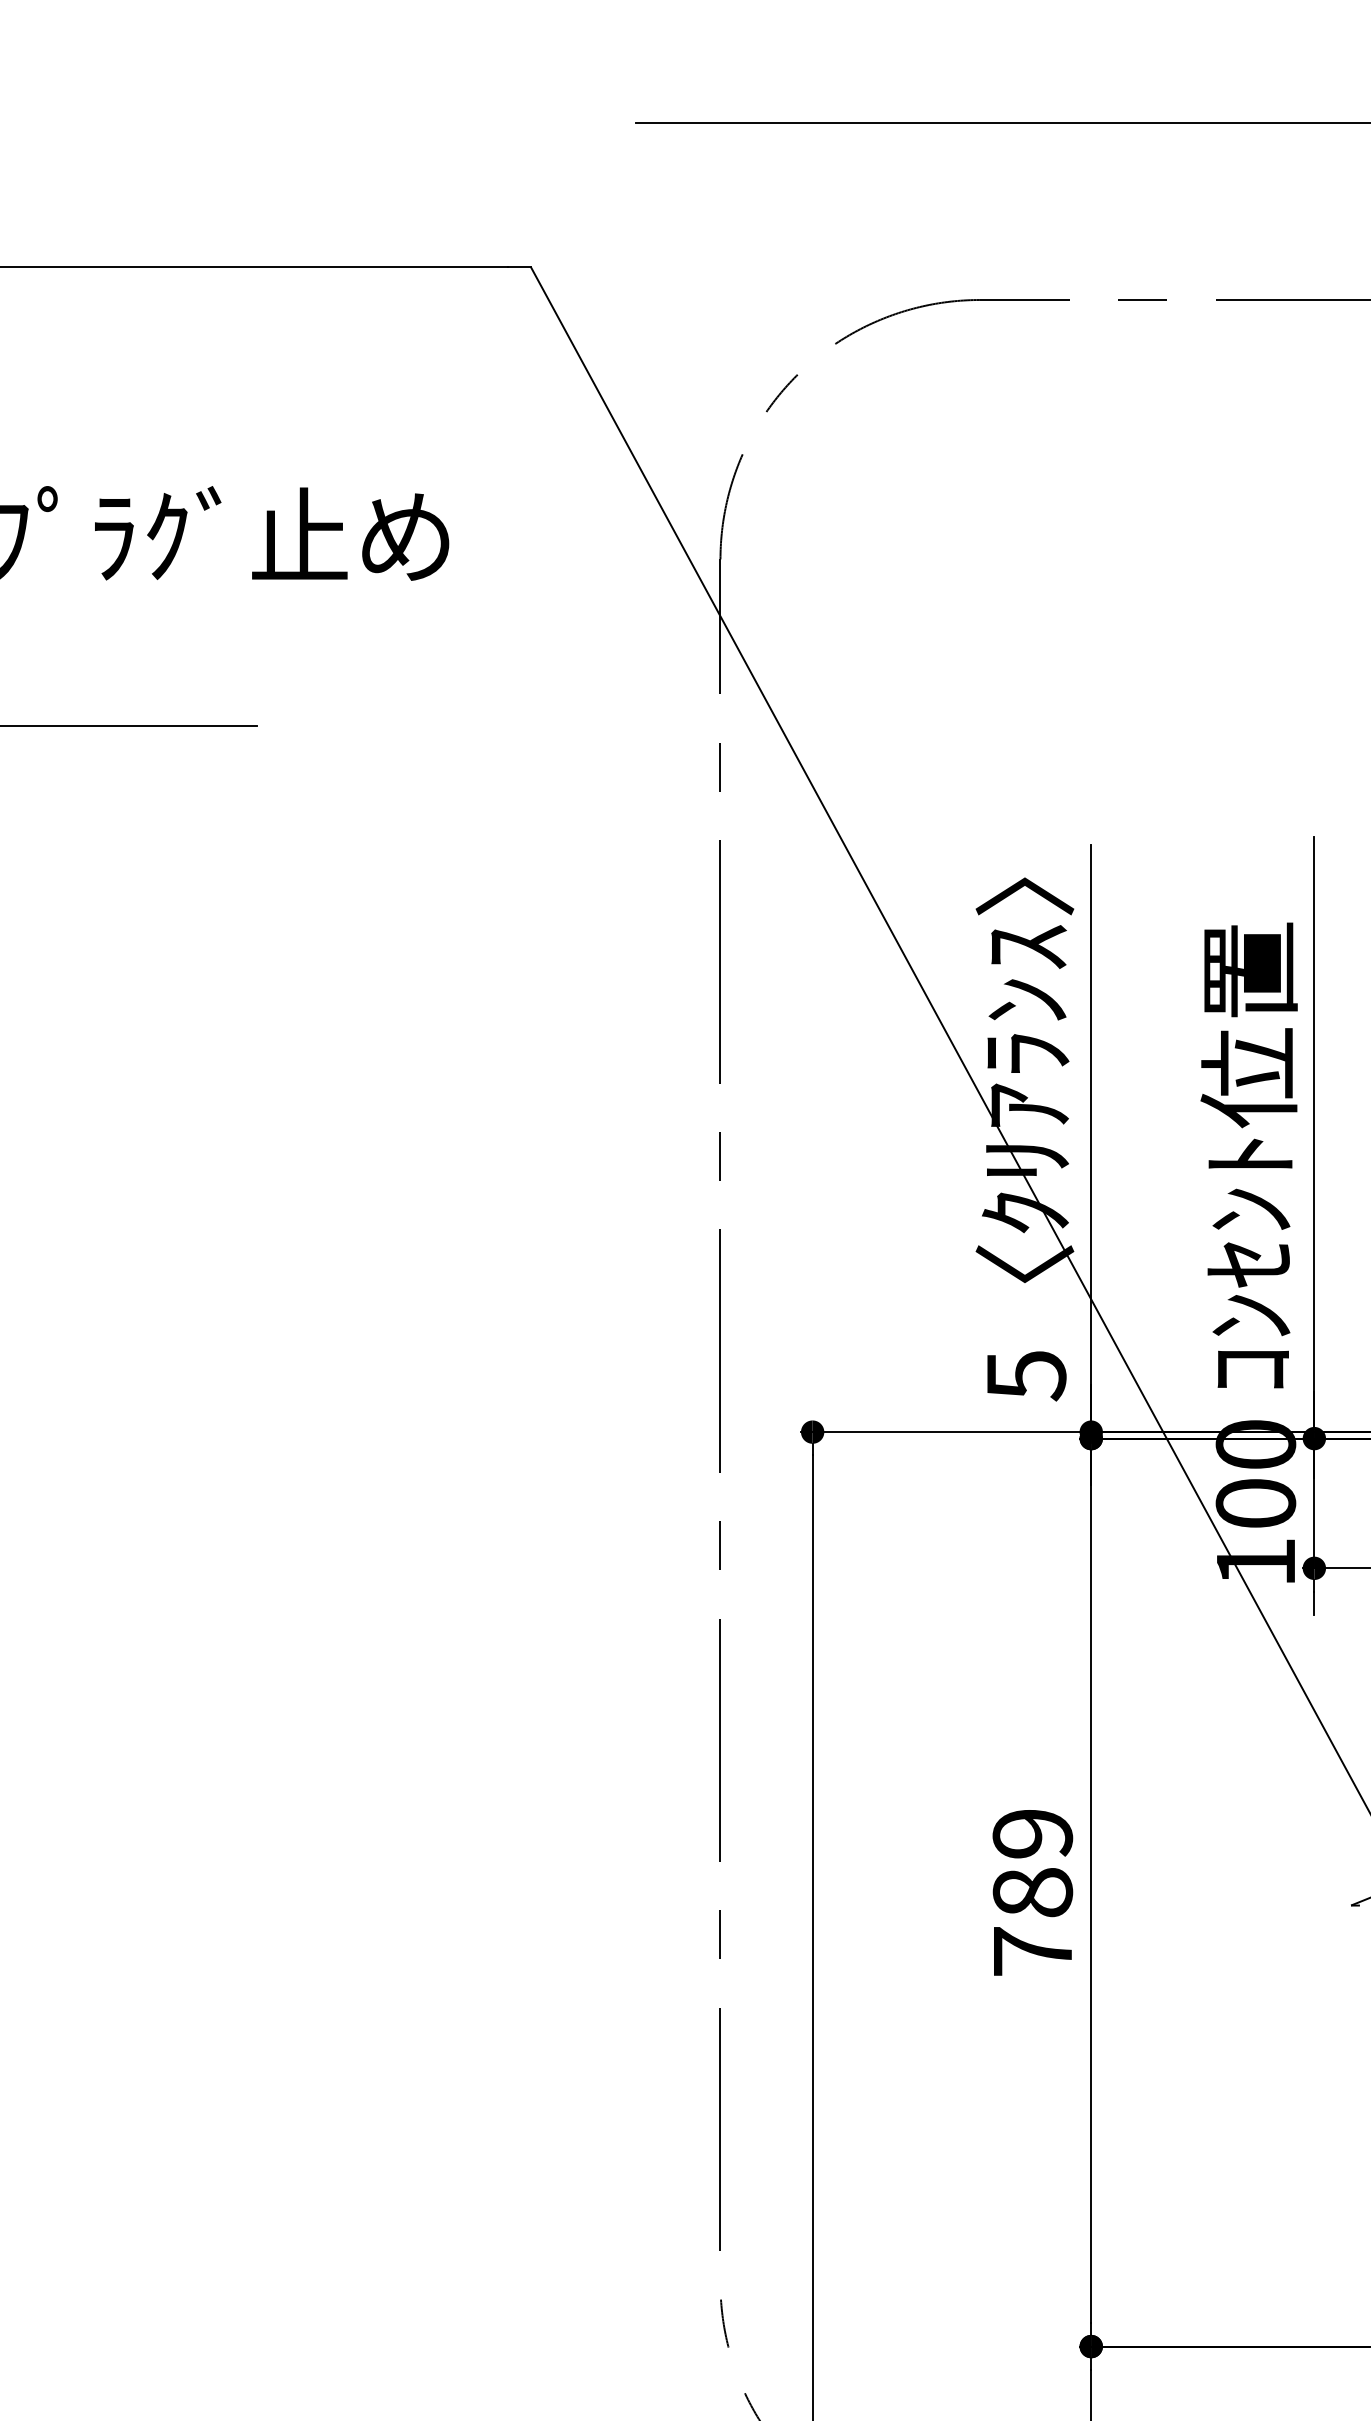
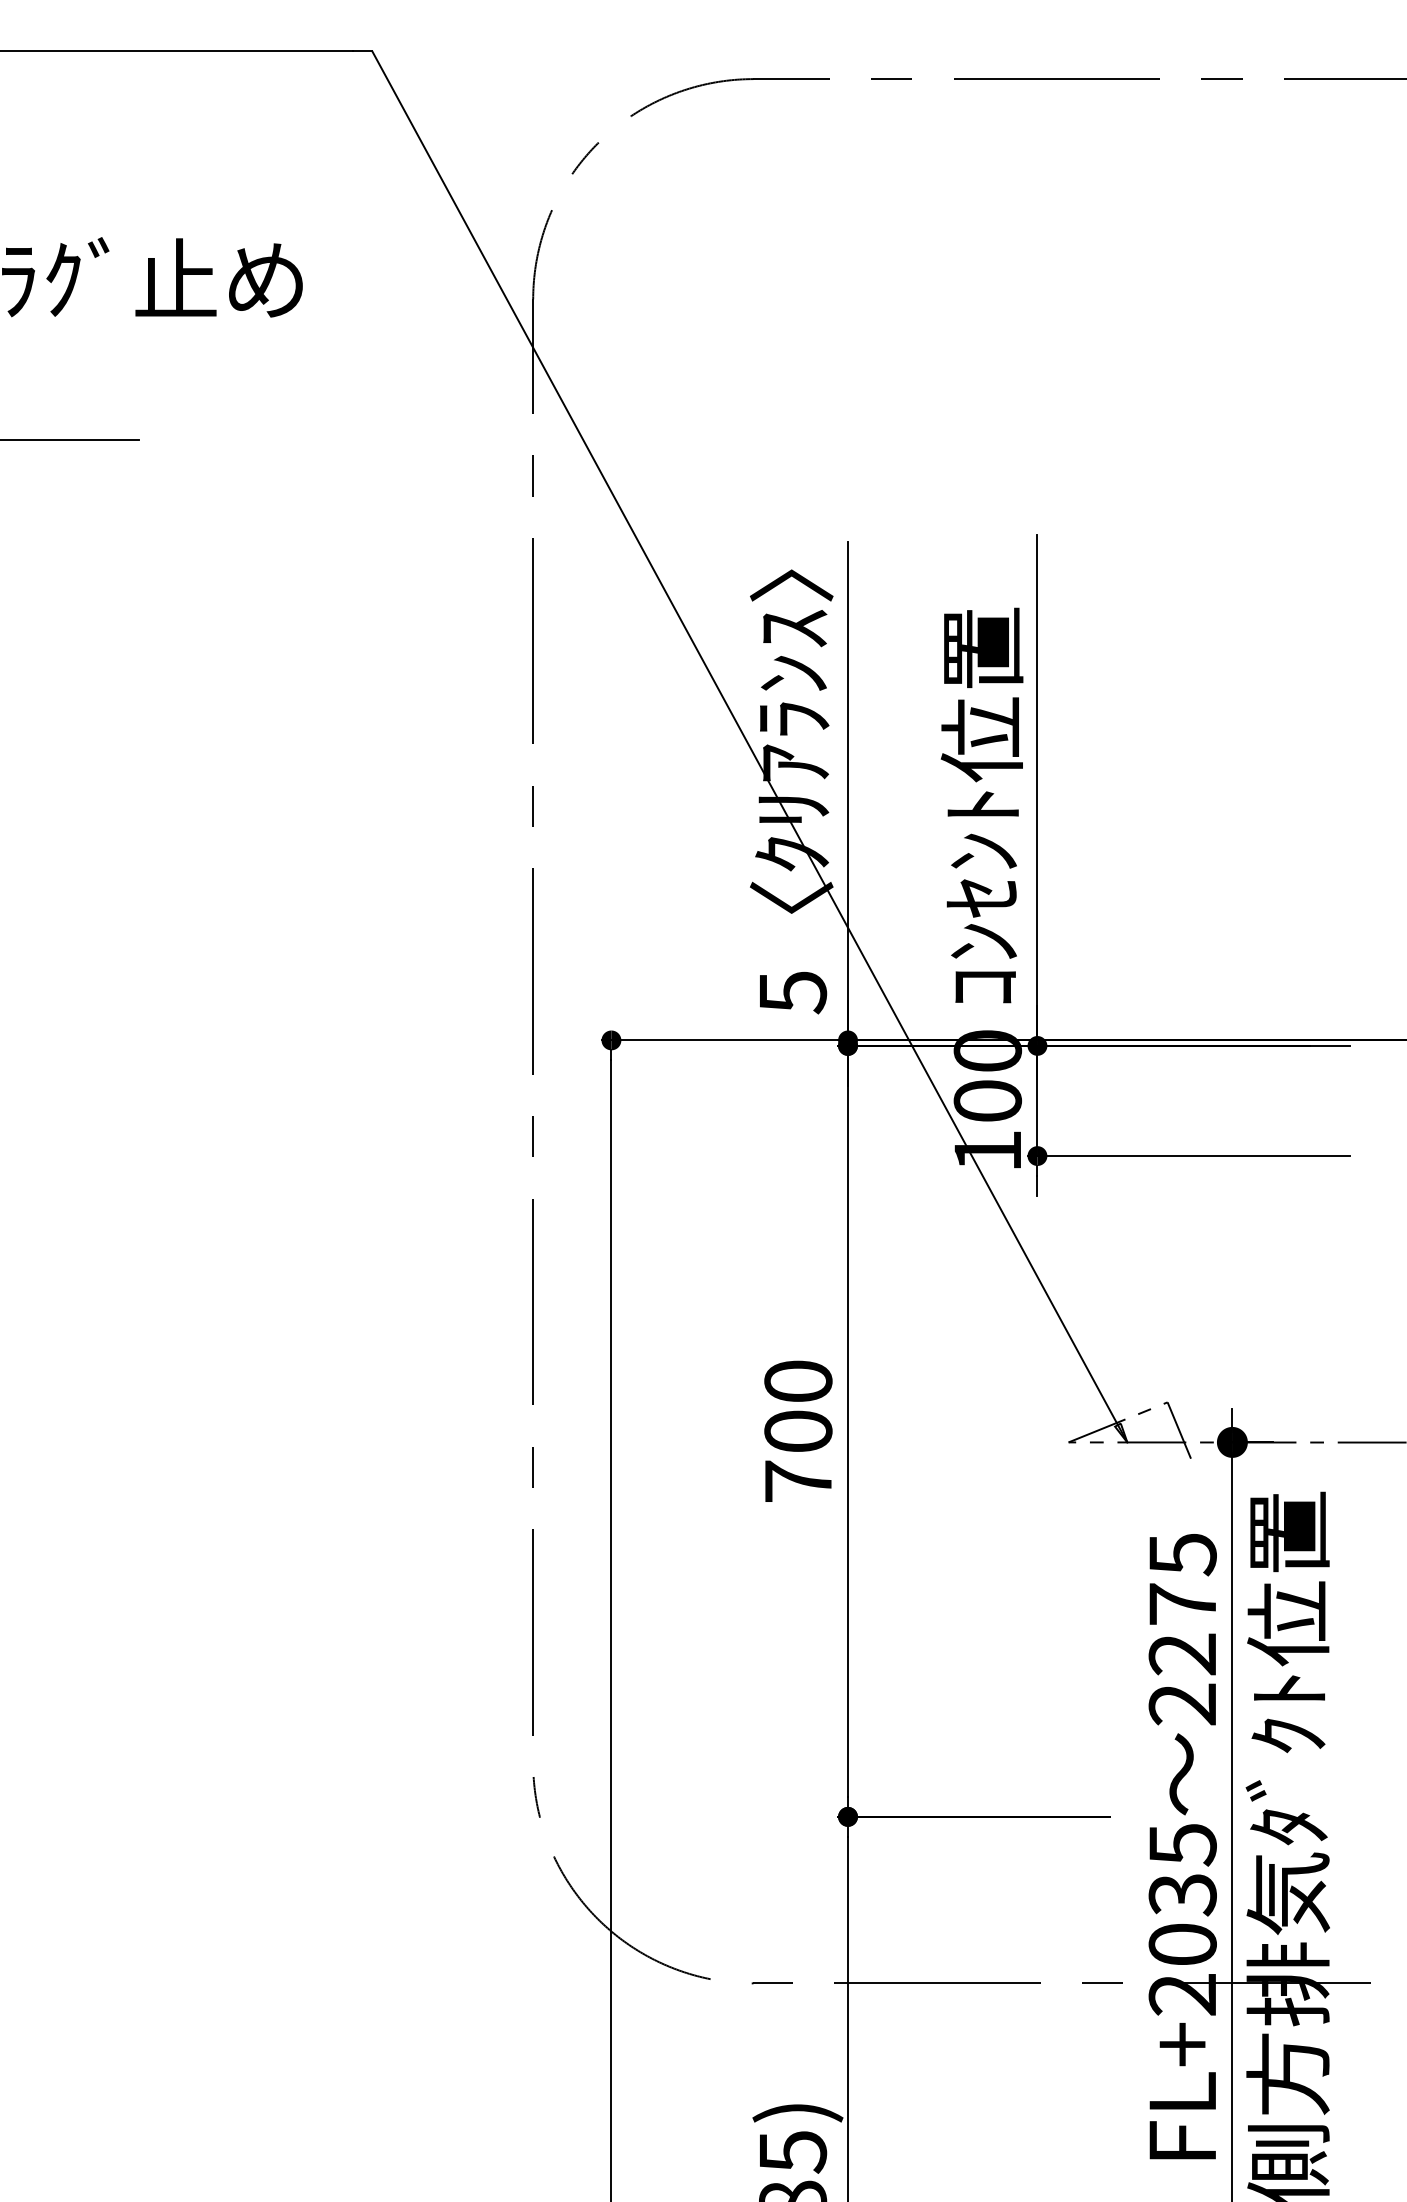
text: (1032, 1863) -> (798, 1406), 789 -> 700

